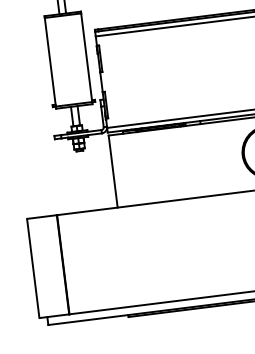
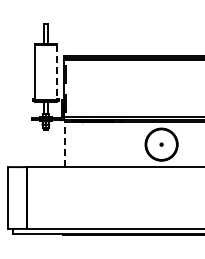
line: (87, 57) -> (57, 72), solid -> dashed
line: (112, 171) -> (64, 144), solid -> dashed

